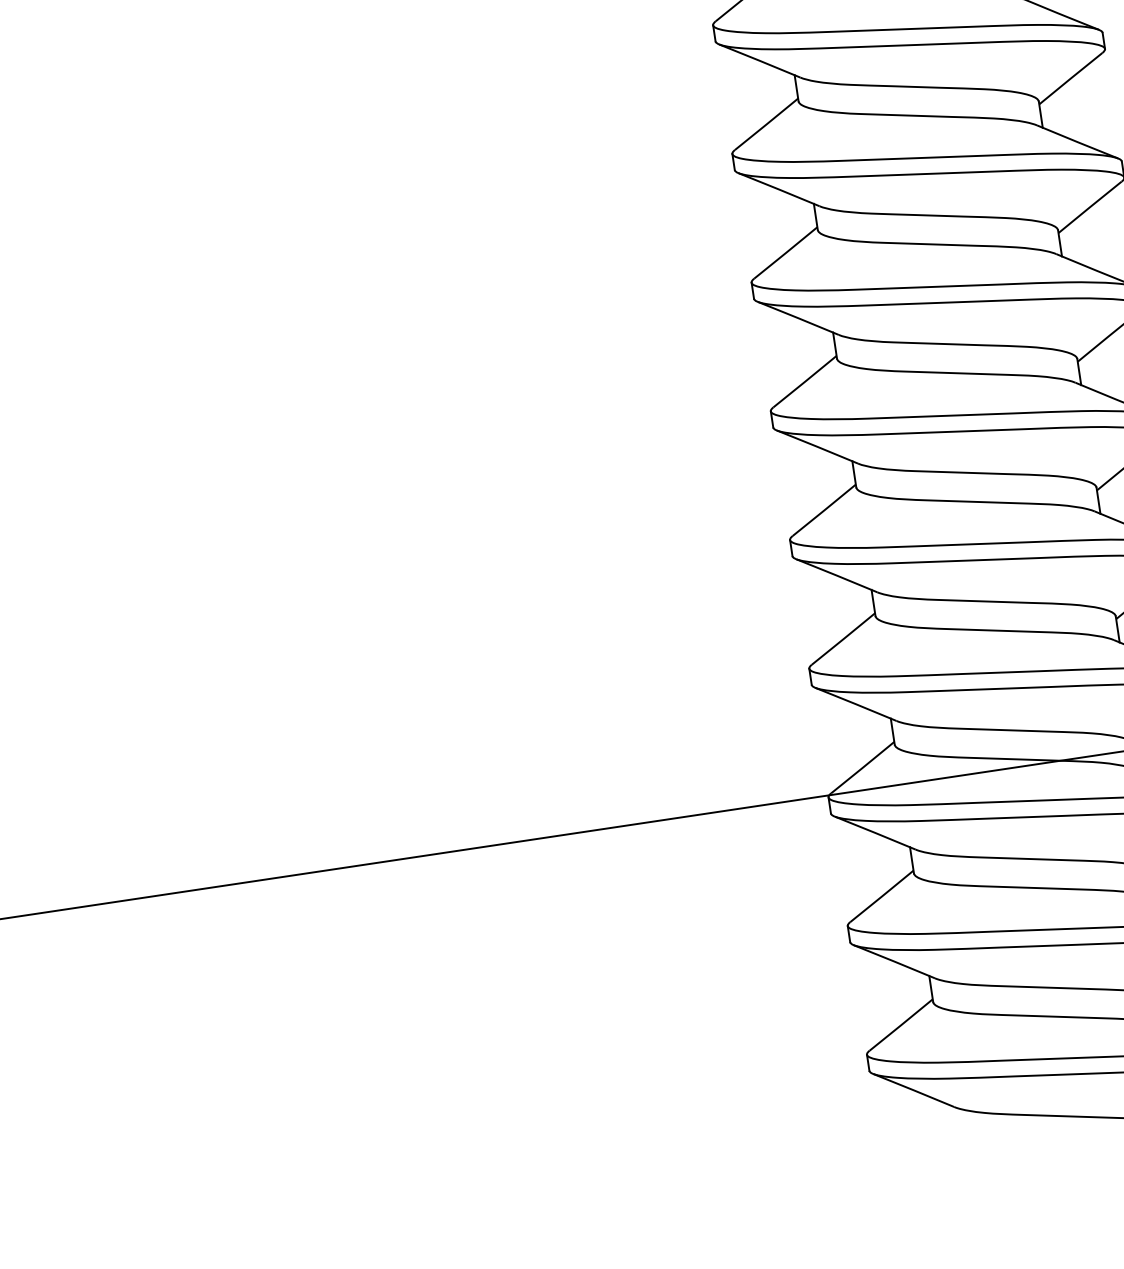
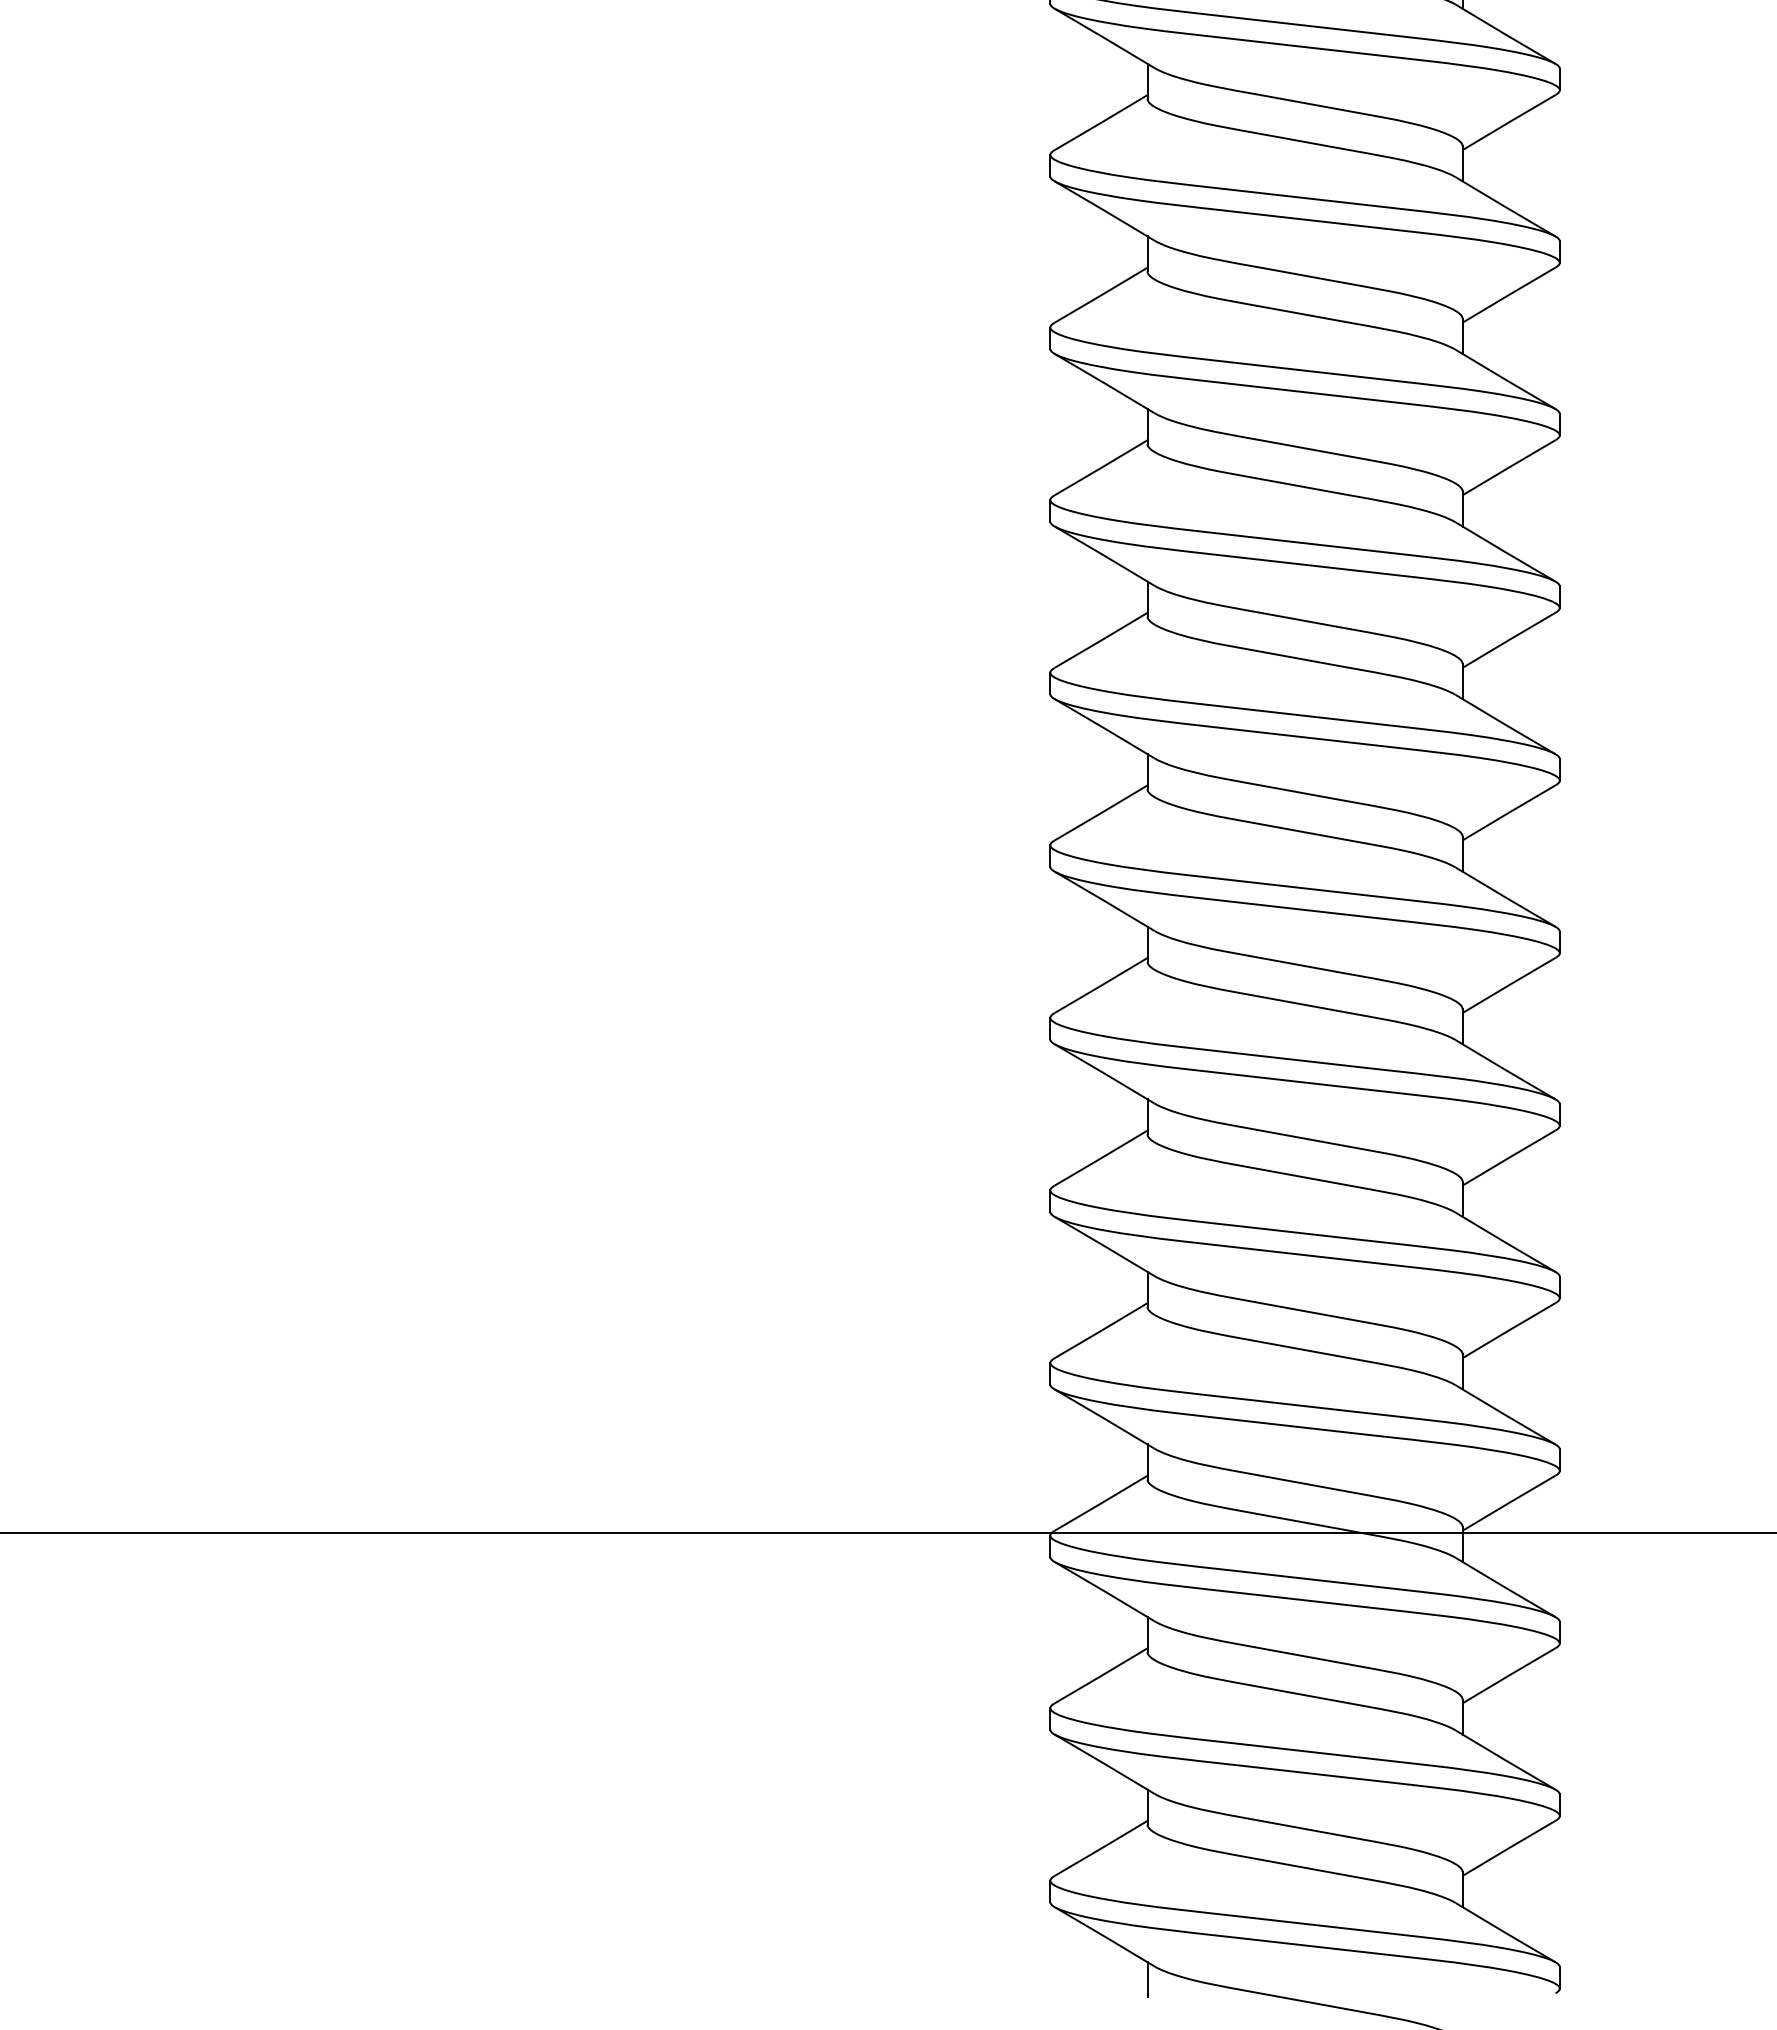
line: (950, 1117) -> (1147, 1979), added

